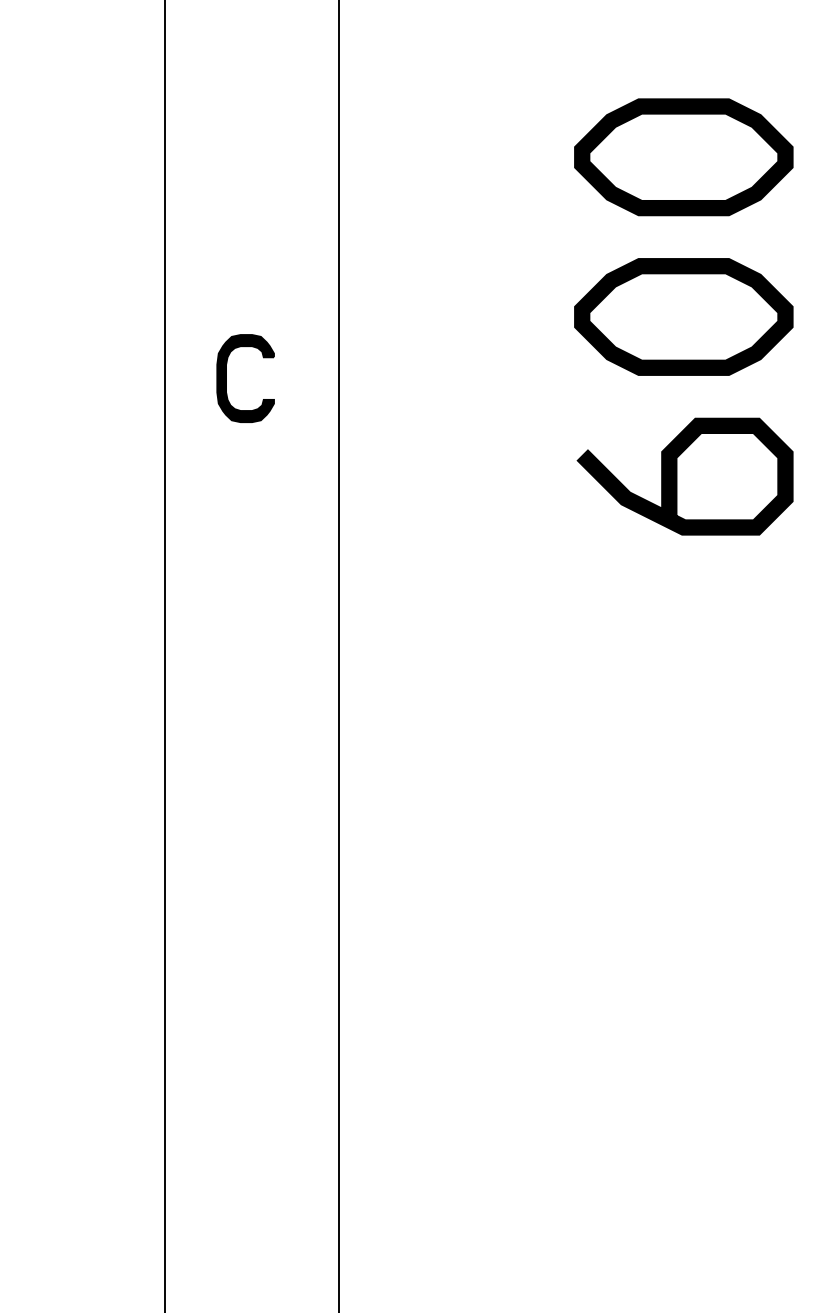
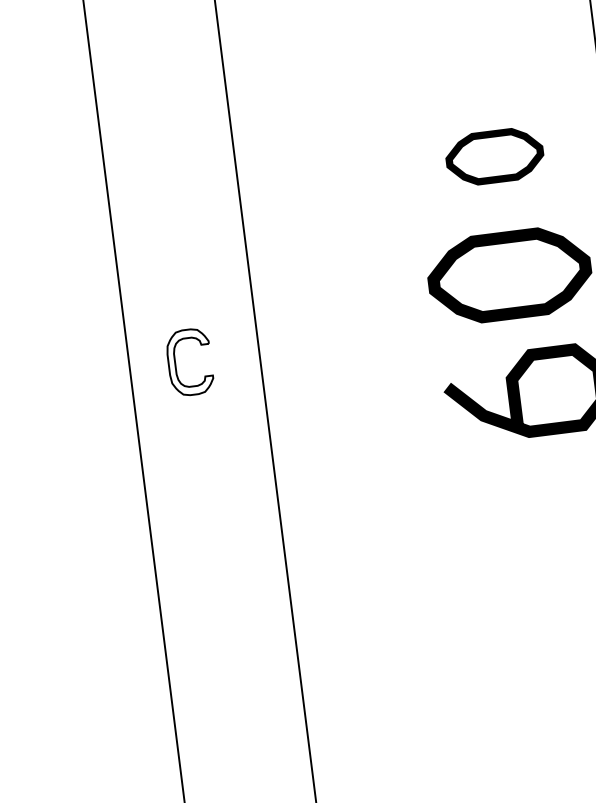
part: (683, 157) -> (494, 156), size x0.6
fill: (245, 378) -> (189, 362), removed

